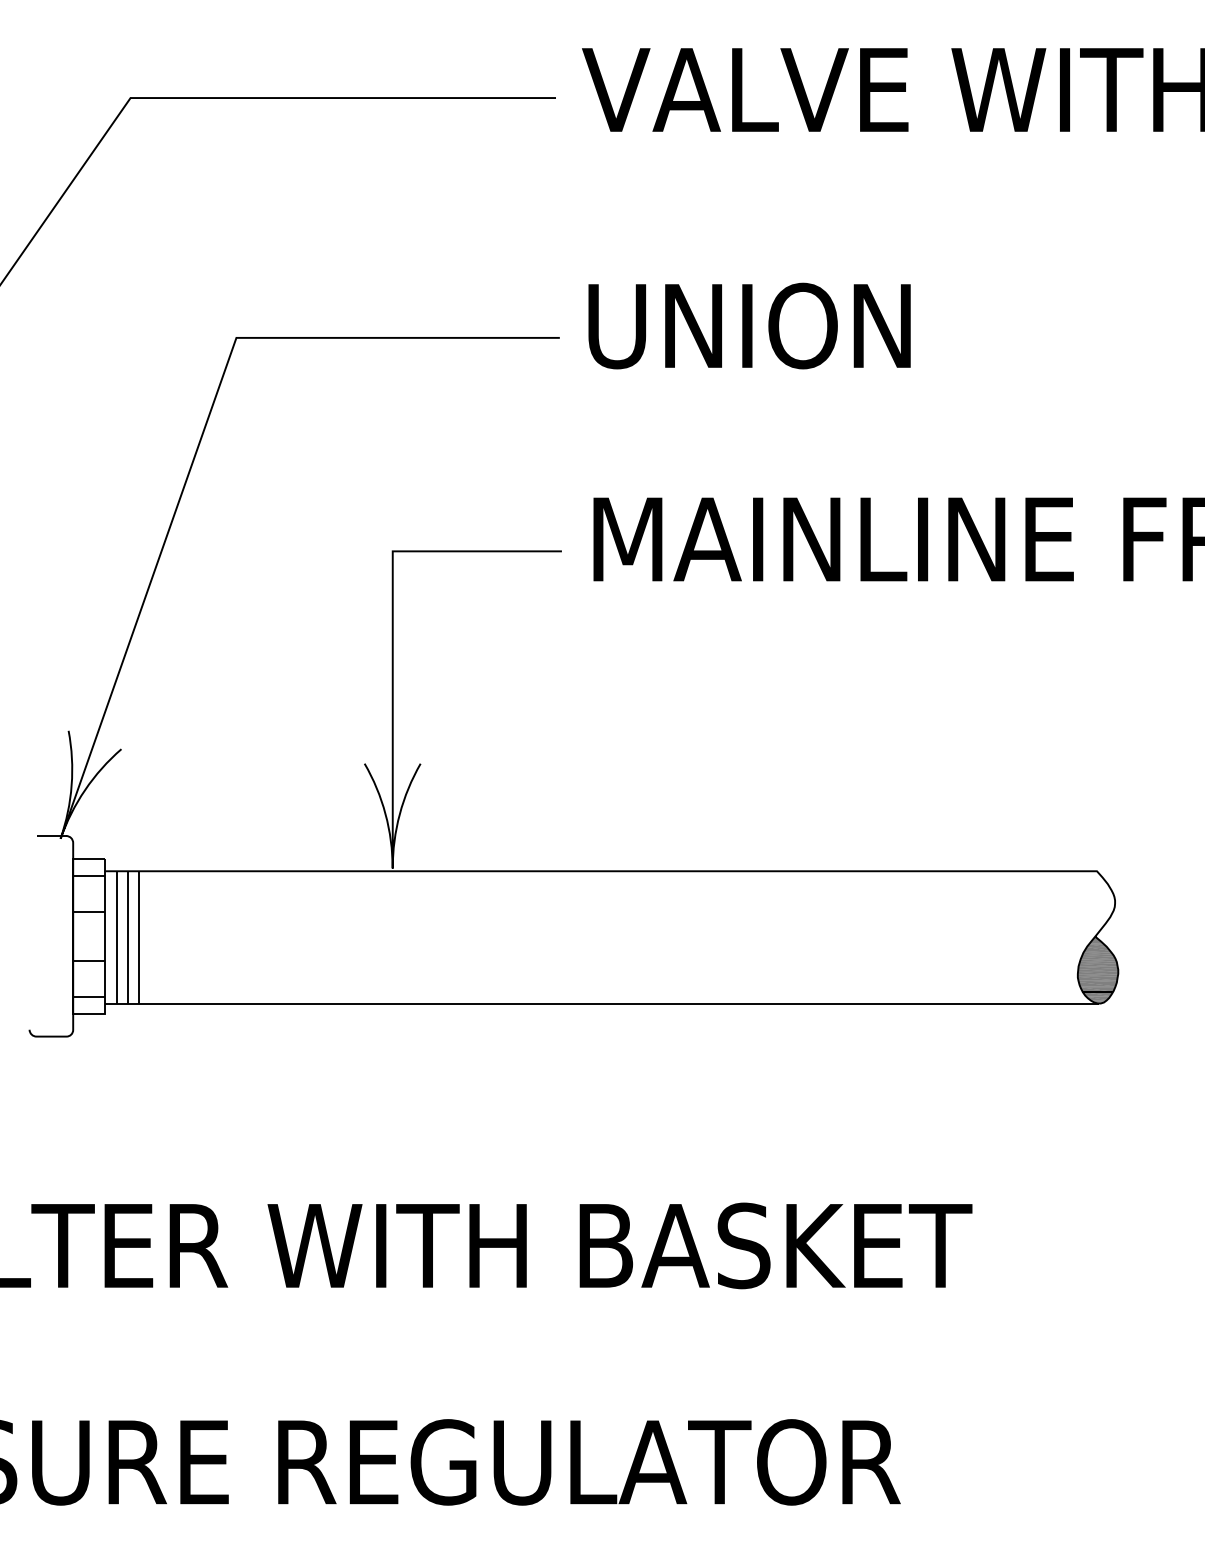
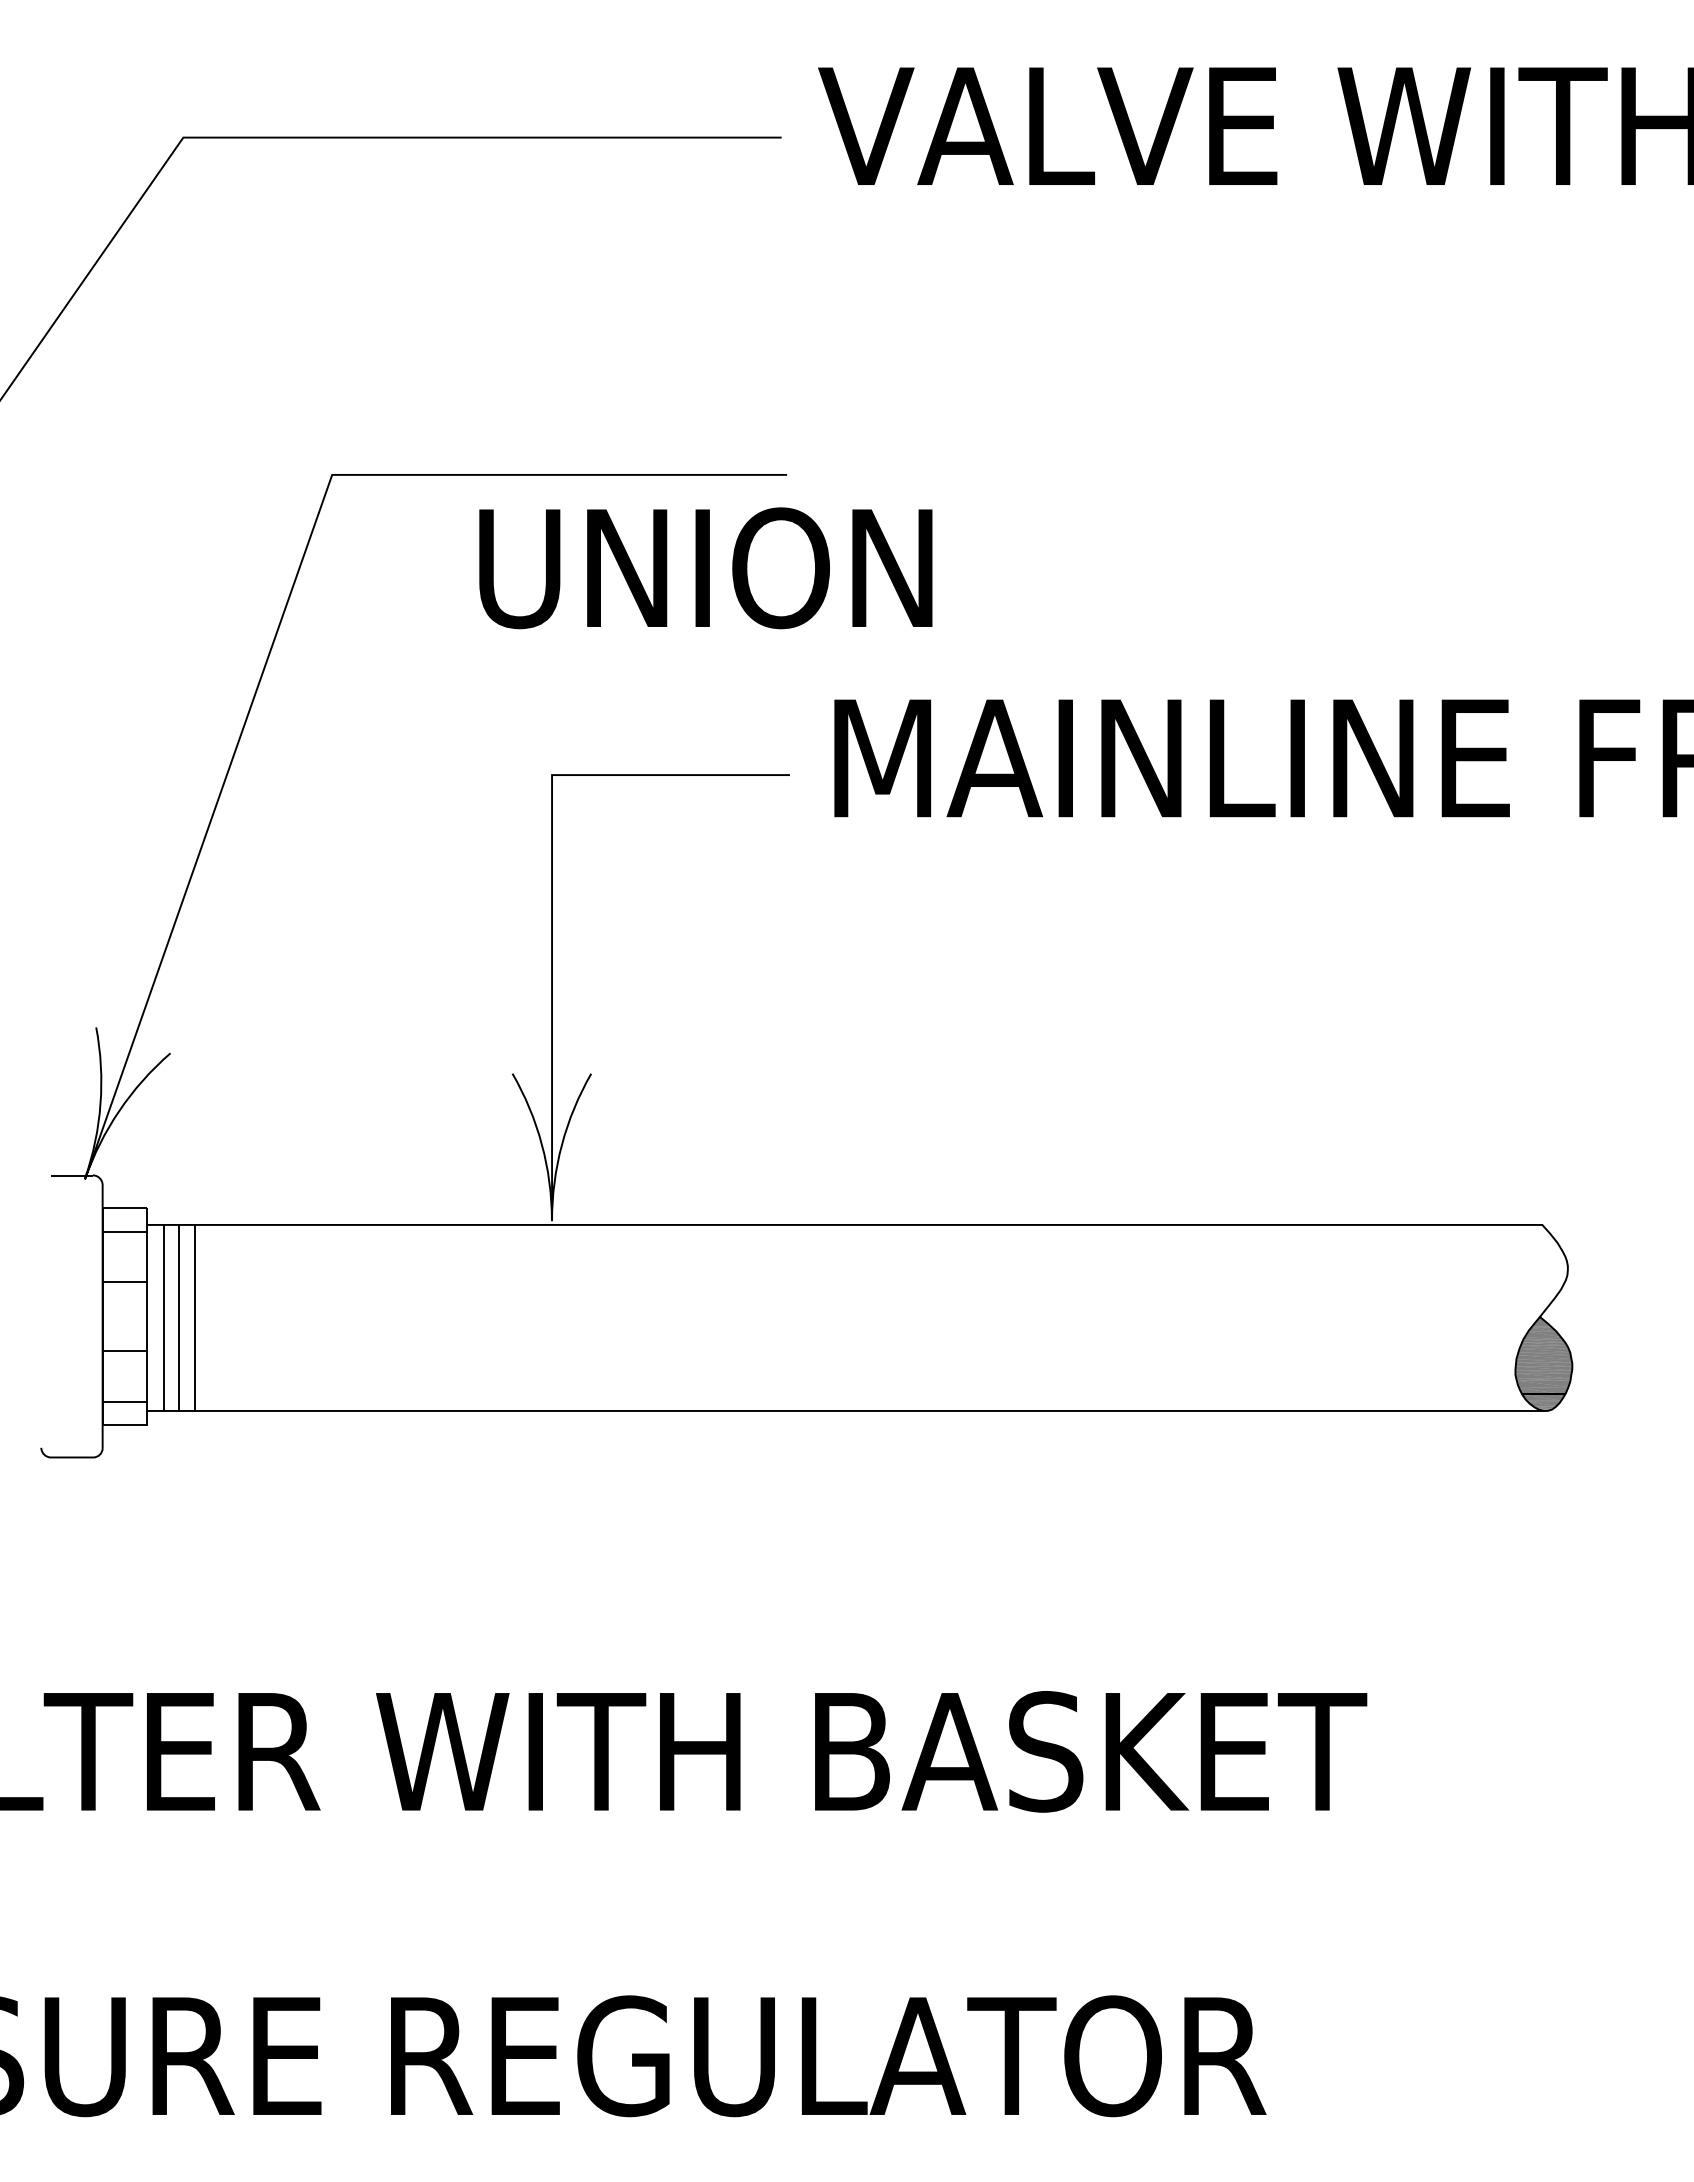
text: (749, 326) -> (705, 568), moved

